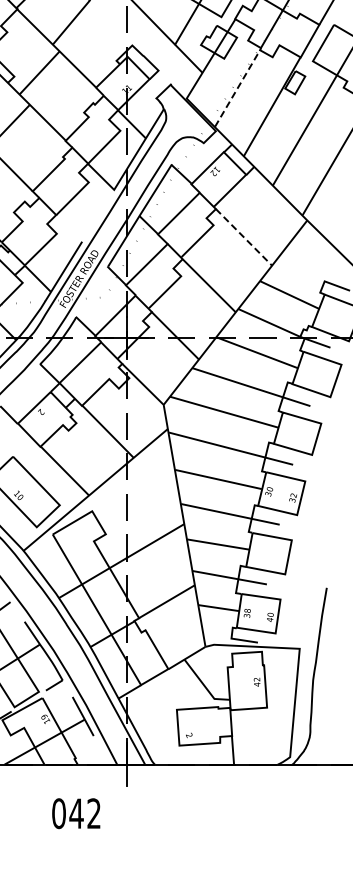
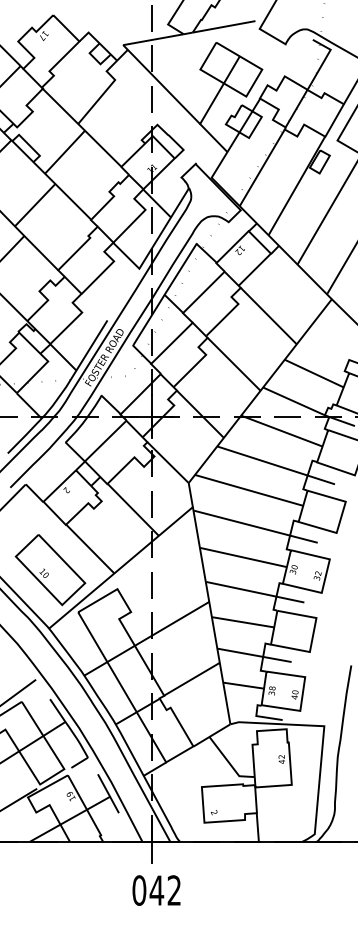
line: (237, 88) -> (262, 167), dashed -> solid
line: (243, 237) -> (268, 316), dashed -> solid
text: (76, 813) -> (156, 890), moved

